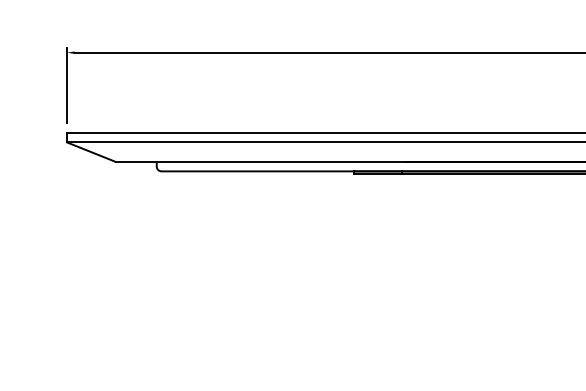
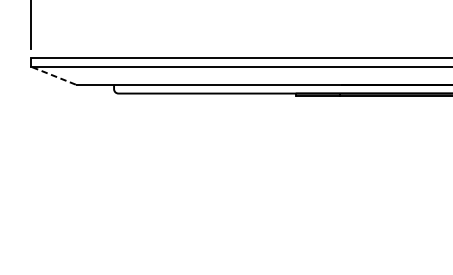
line: (91, 152) -> (53, 76), solid -> dashed

